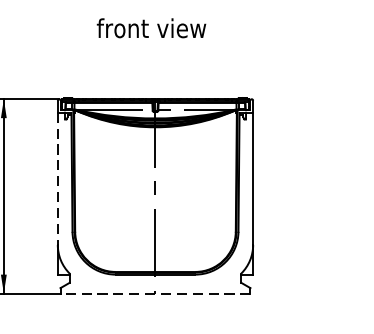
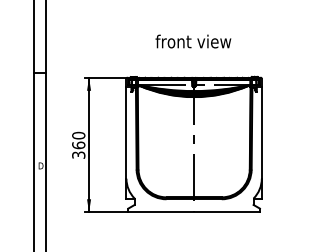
text: (151, 28) -> (193, 41), moved
line: (57, 178) -> (126, 132), dashed -> solid
line: (156, 293) -> (194, 212), dashed -> solid

